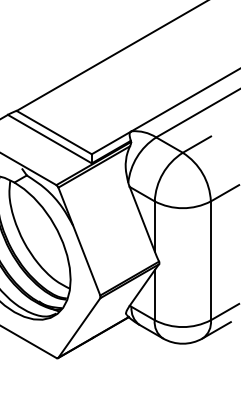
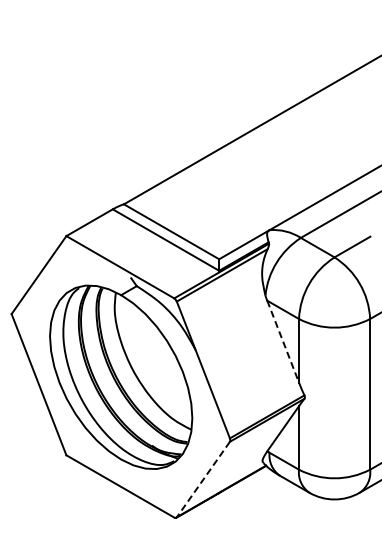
line: (142, 219) -> (283, 341), solid -> dashed
line: (79, 327) -> (203, 479), solid -> dashed

